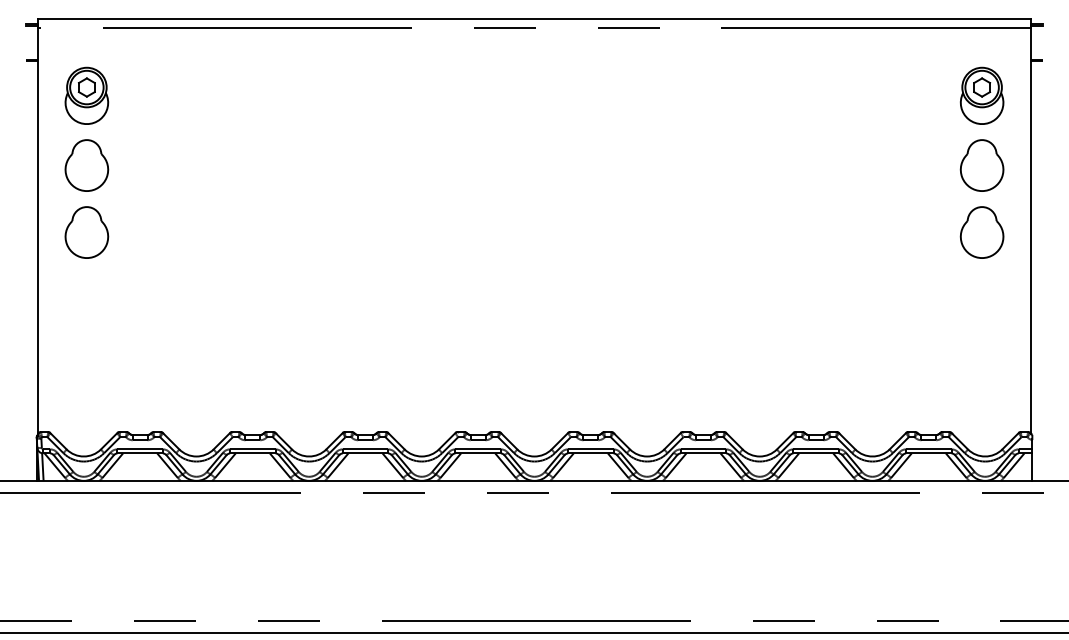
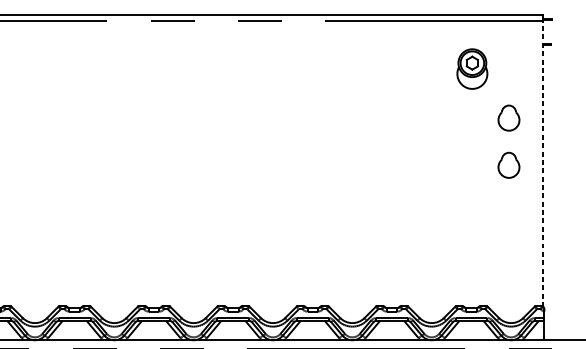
part: (981, 95) -> (471, 68), moved
part: (981, 165) -> (508, 118), size x0.7
line: (1030, 230) -> (543, 163), solid -> dashed
part: (981, 232) -> (508, 165), size x0.7

